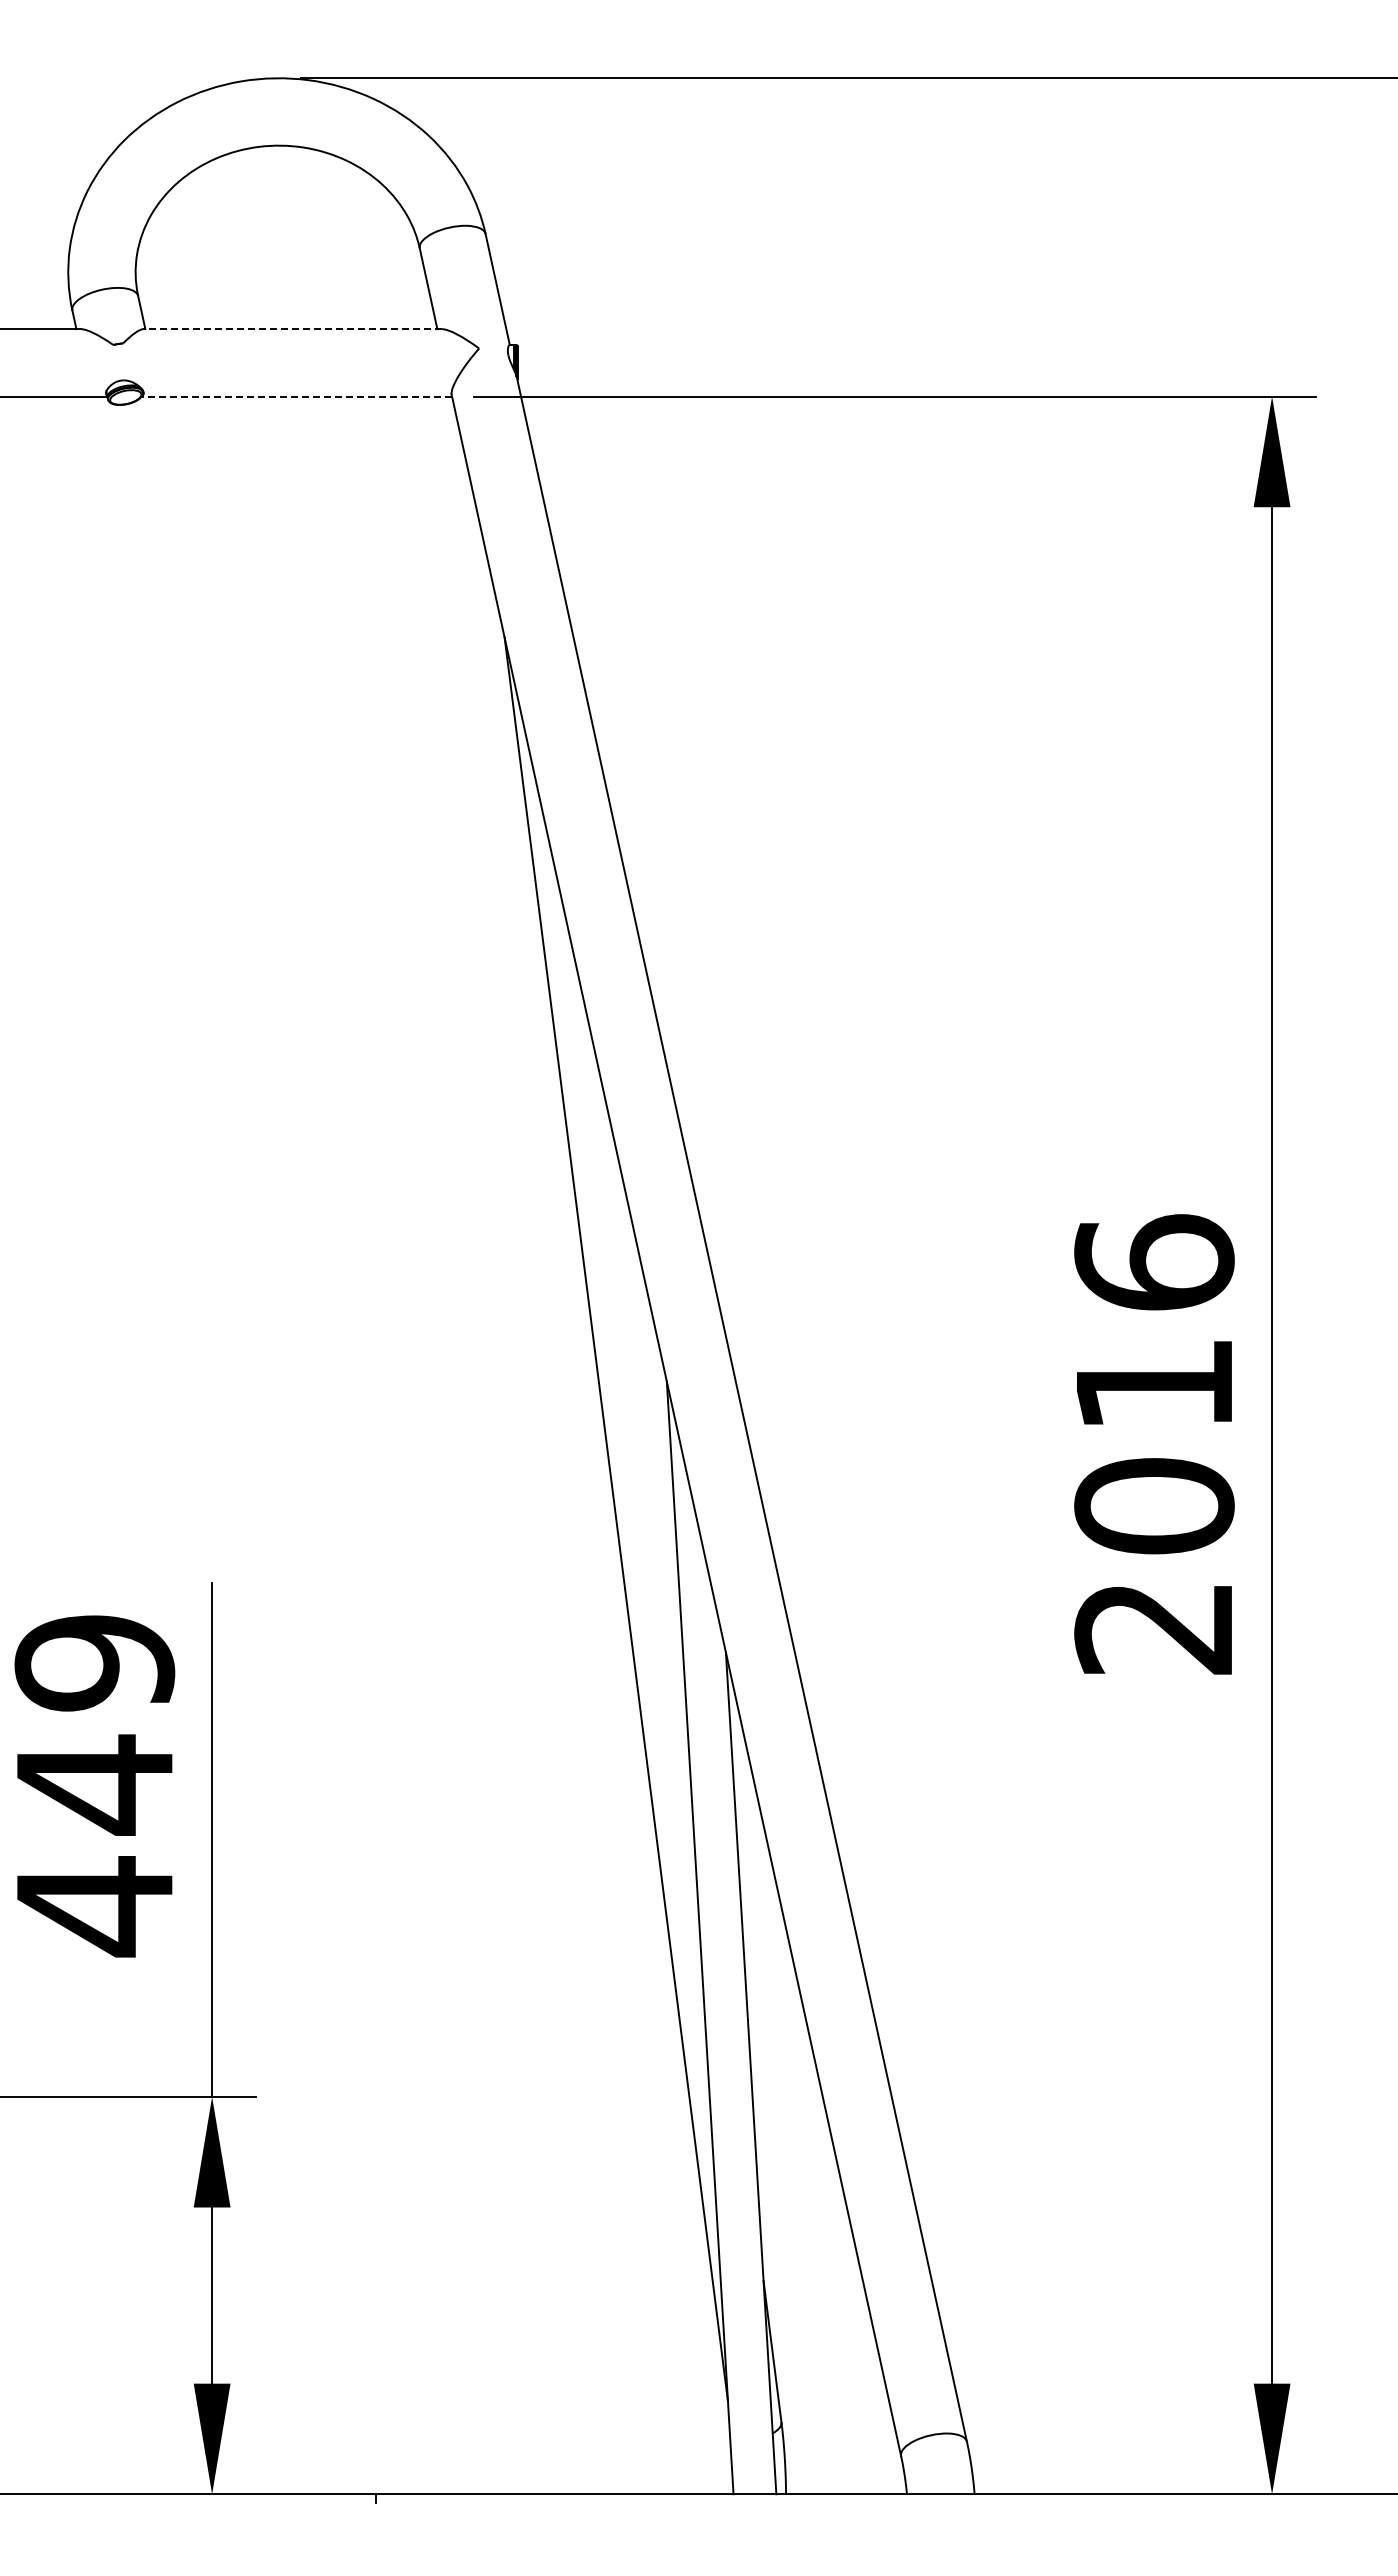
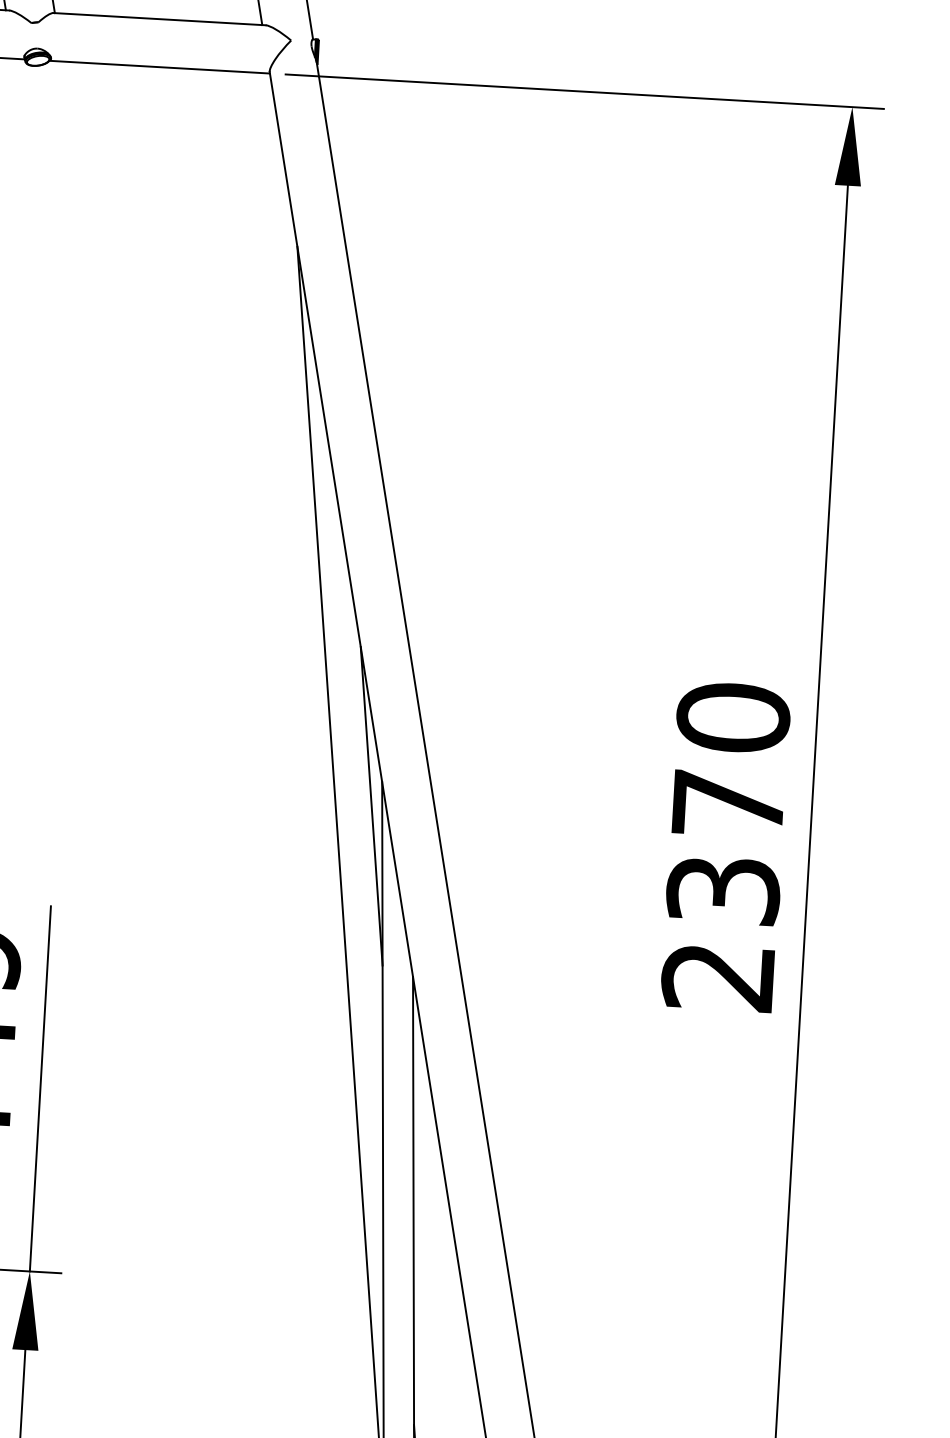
line: (292, 329) -> (159, 19), dashed -> solid
line: (296, 396) -> (159, 67), dashed -> solid
text: (1154, 1384) -> (728, 804), 2016 -> 2370
line: (653, 1415) -> (371, 805), added

